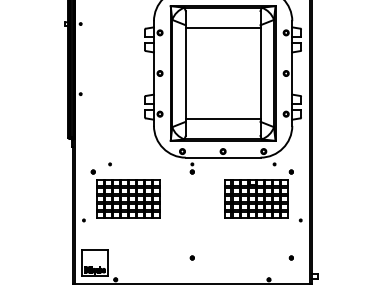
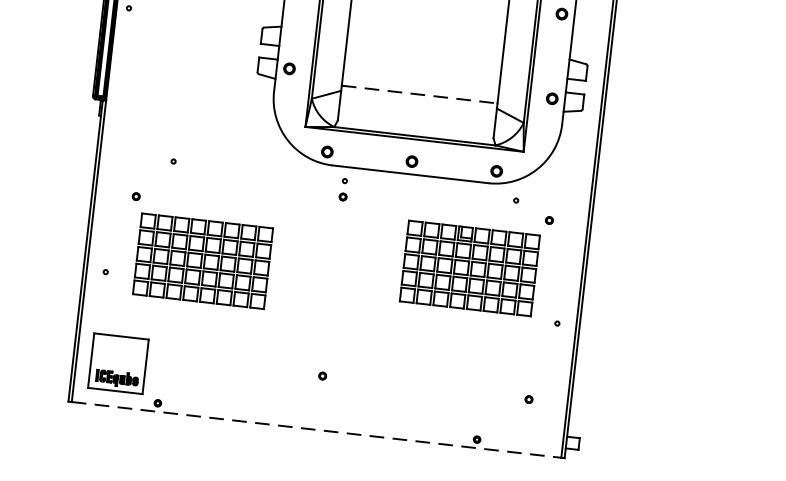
line: (223, 119) -> (420, 94), solid -> dashed
part: (125, 193) -> (198, 248), moved
line: (192, 283) -> (316, 429), solid -> dashed

